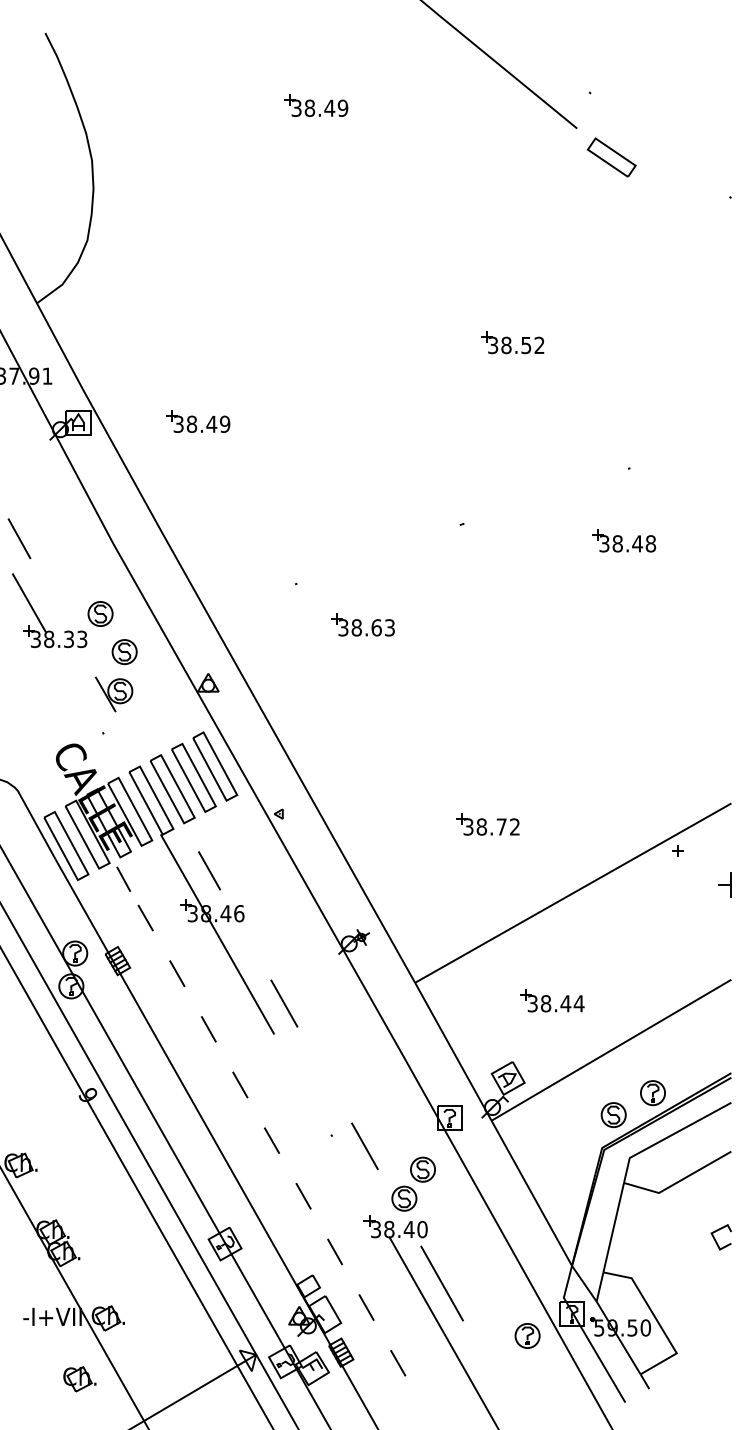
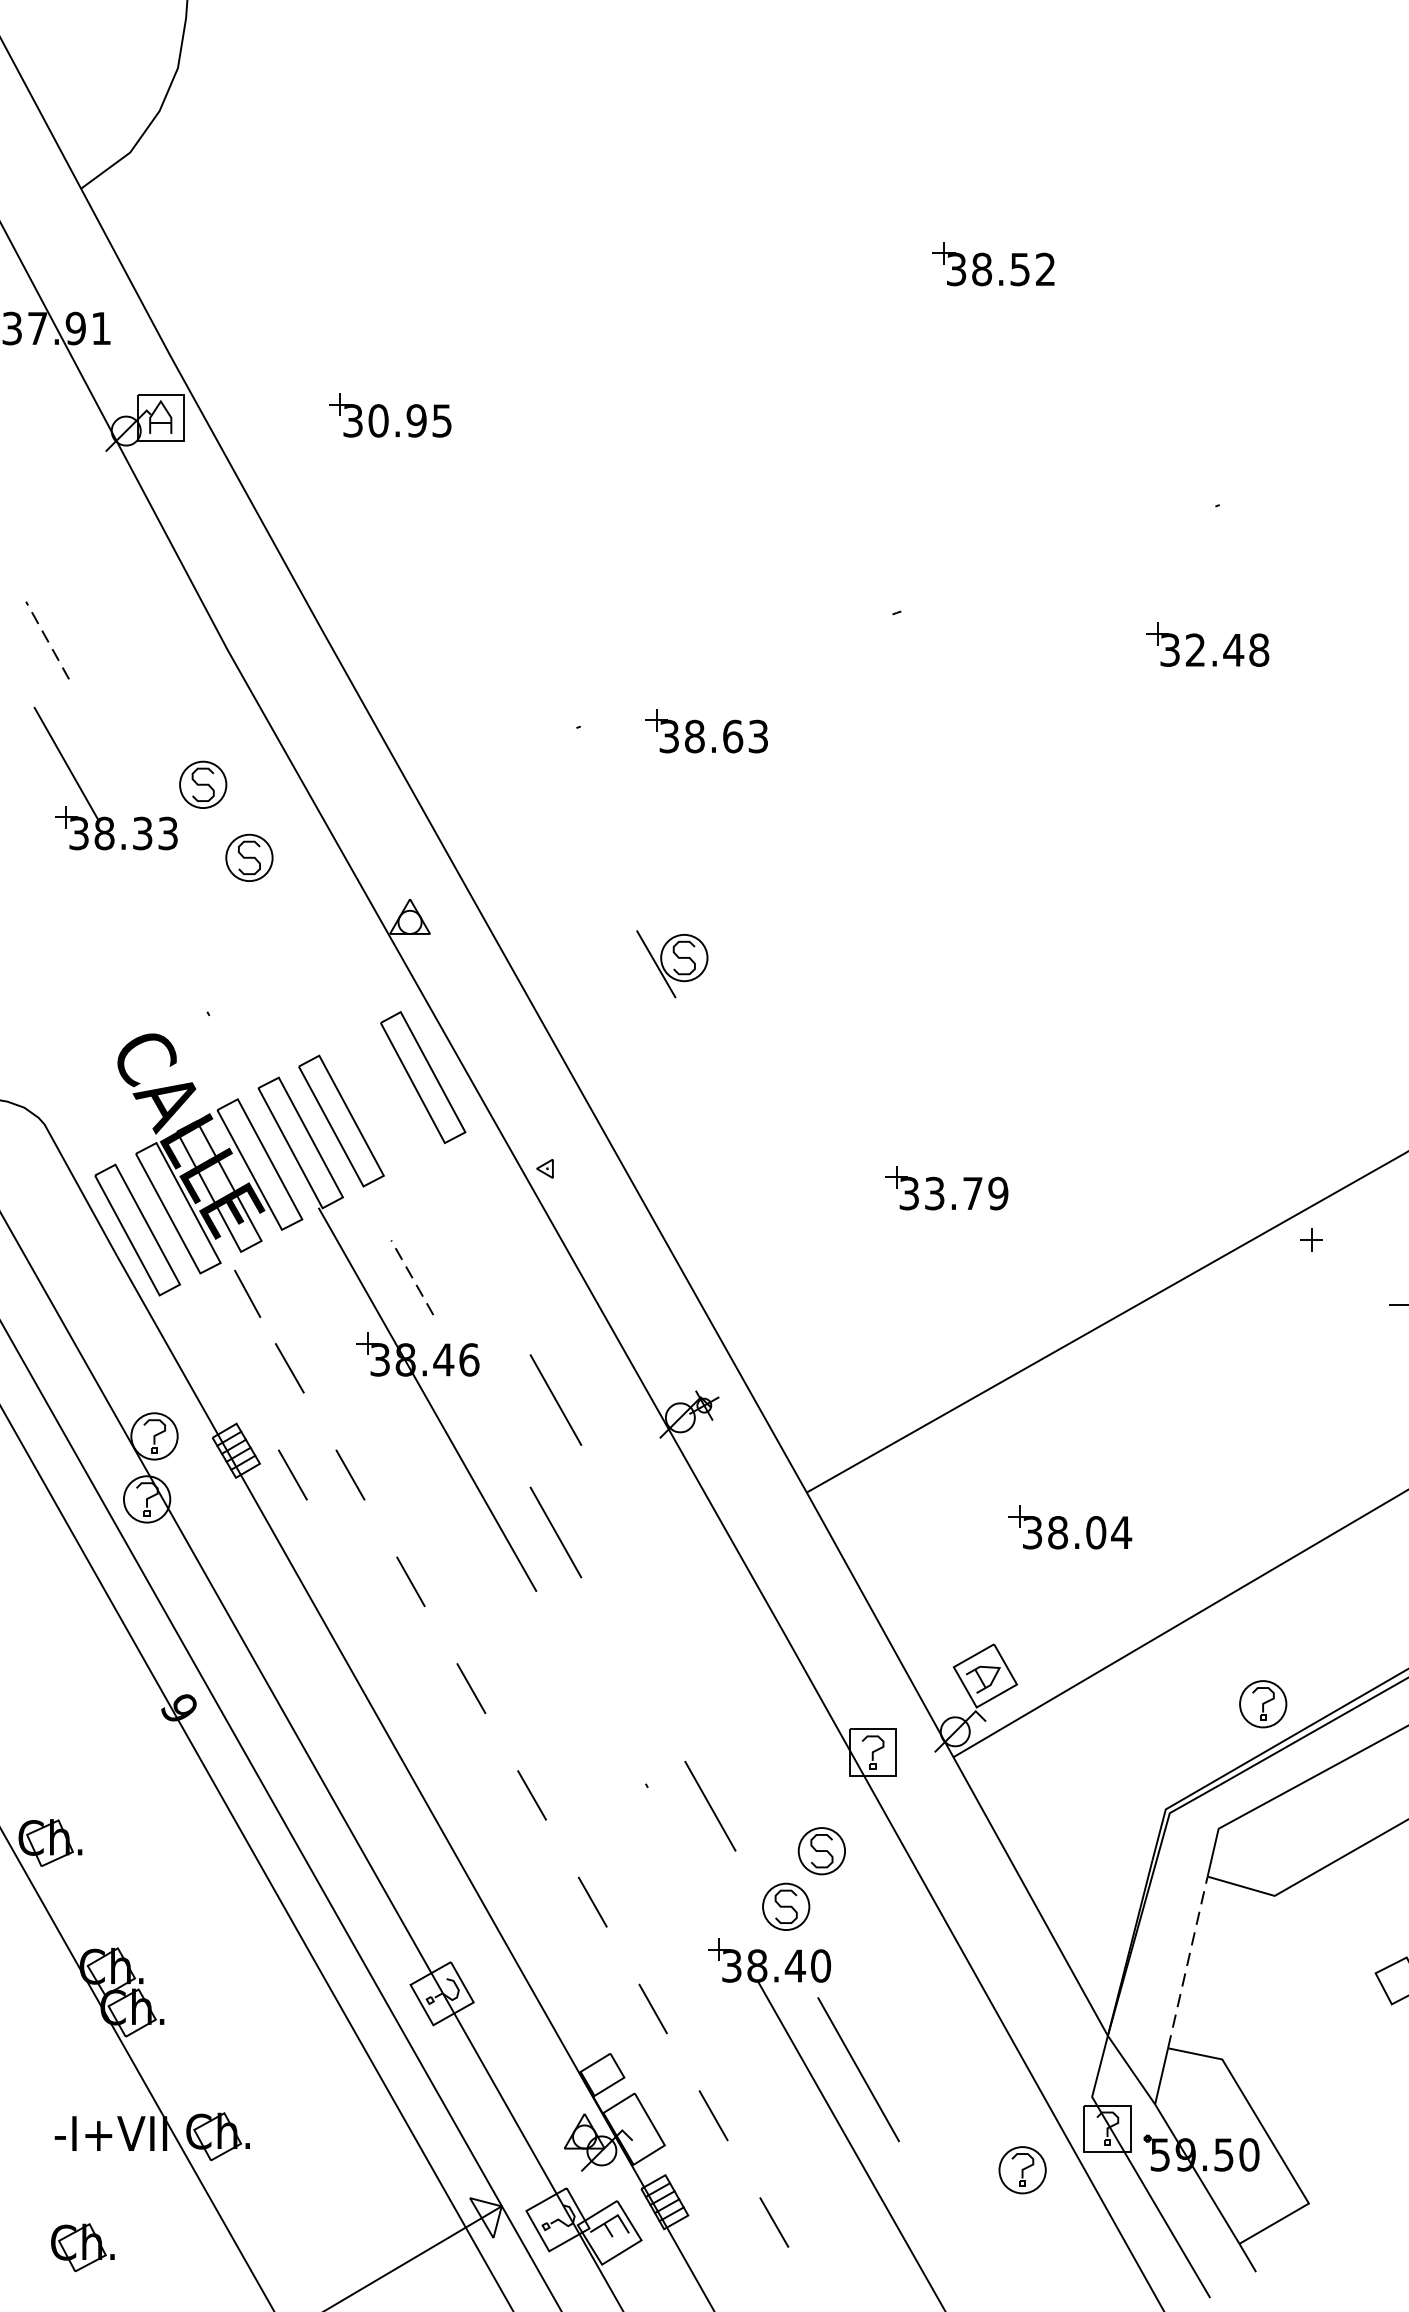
text: (208, 424) -> (410, 421), 38.49 -> 30.95
line: (19, 538) -> (47, 639), solid -> dashed
text: (617, 543) -> (1195, 649), 38.48 -> 32.48
part: (362, 624) -> (705, 730), moved
part: (114, 694) -> (673, 964), moved
part: (193, 777) -> (381, 1098), removed
text: (498, 826) -> (966, 1192), 38.72 -> 33.79
line: (209, 870) -> (412, 1277), solid -> dashed
line: (284, 934) -> (556, 1399), added
line: (147, 973) -> (293, 1474), added
text: (565, 1003) -> (1095, 1532), 38.44 -> 38.04
part: (613, 1115) -> (1187, 1747), removed
line: (613, 1227) -> (1187, 1962), solid -> dashed
part: (79, 1379) -> (82, 2247), moved

